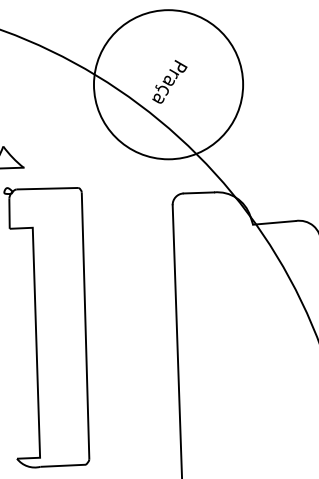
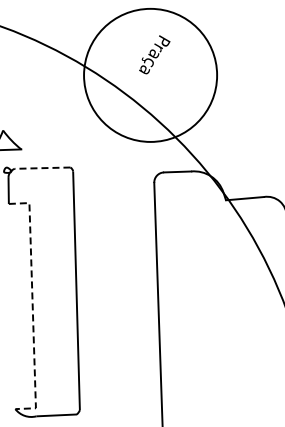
text: (169, 81) -> (154, 54), moved
line: (47, 189) -> (42, 168), solid -> dashed
line: (36, 342) -> (32, 305), solid -> dashed

